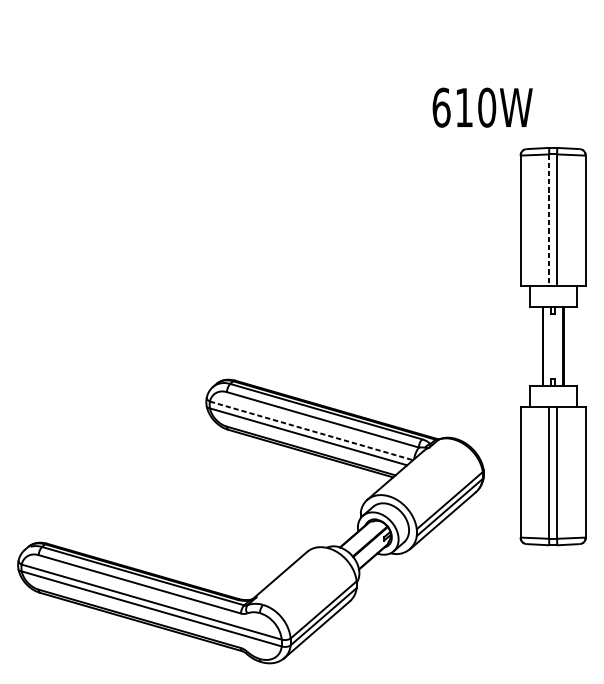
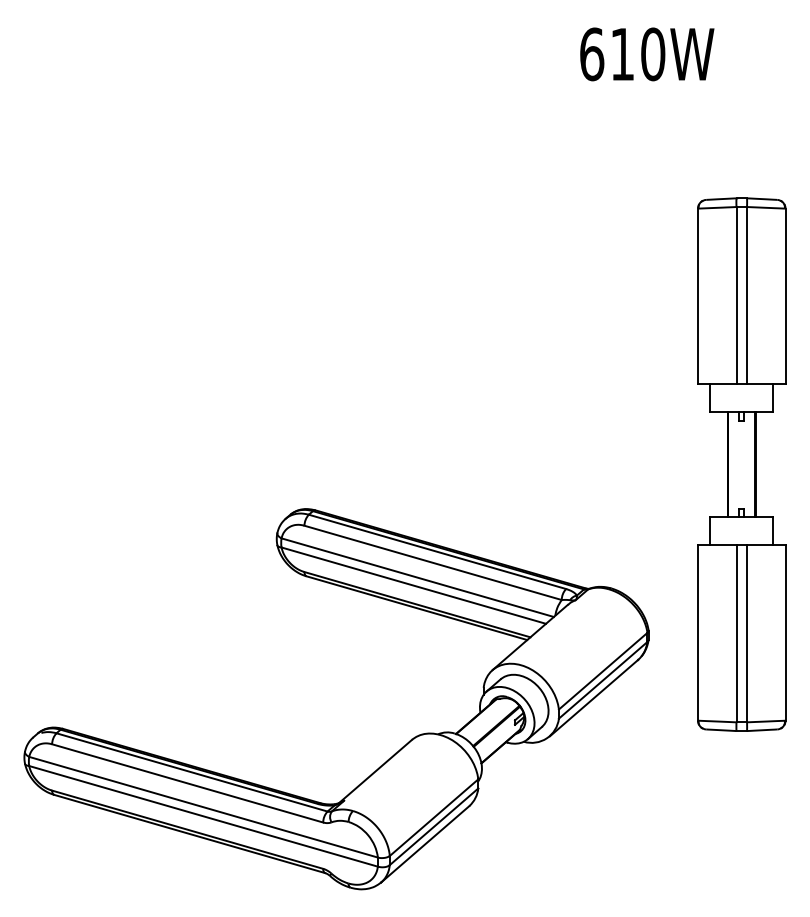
text: (482, 107) -> (647, 54), moved
line: (549, 221) -> (736, 296), dashed -> solid
line: (311, 430) -> (417, 577), dashed -> solid

